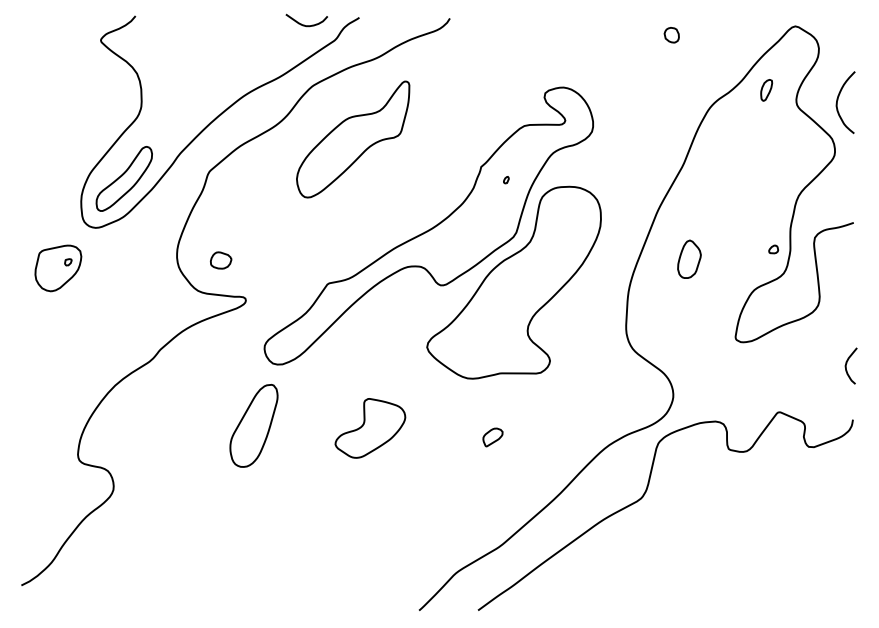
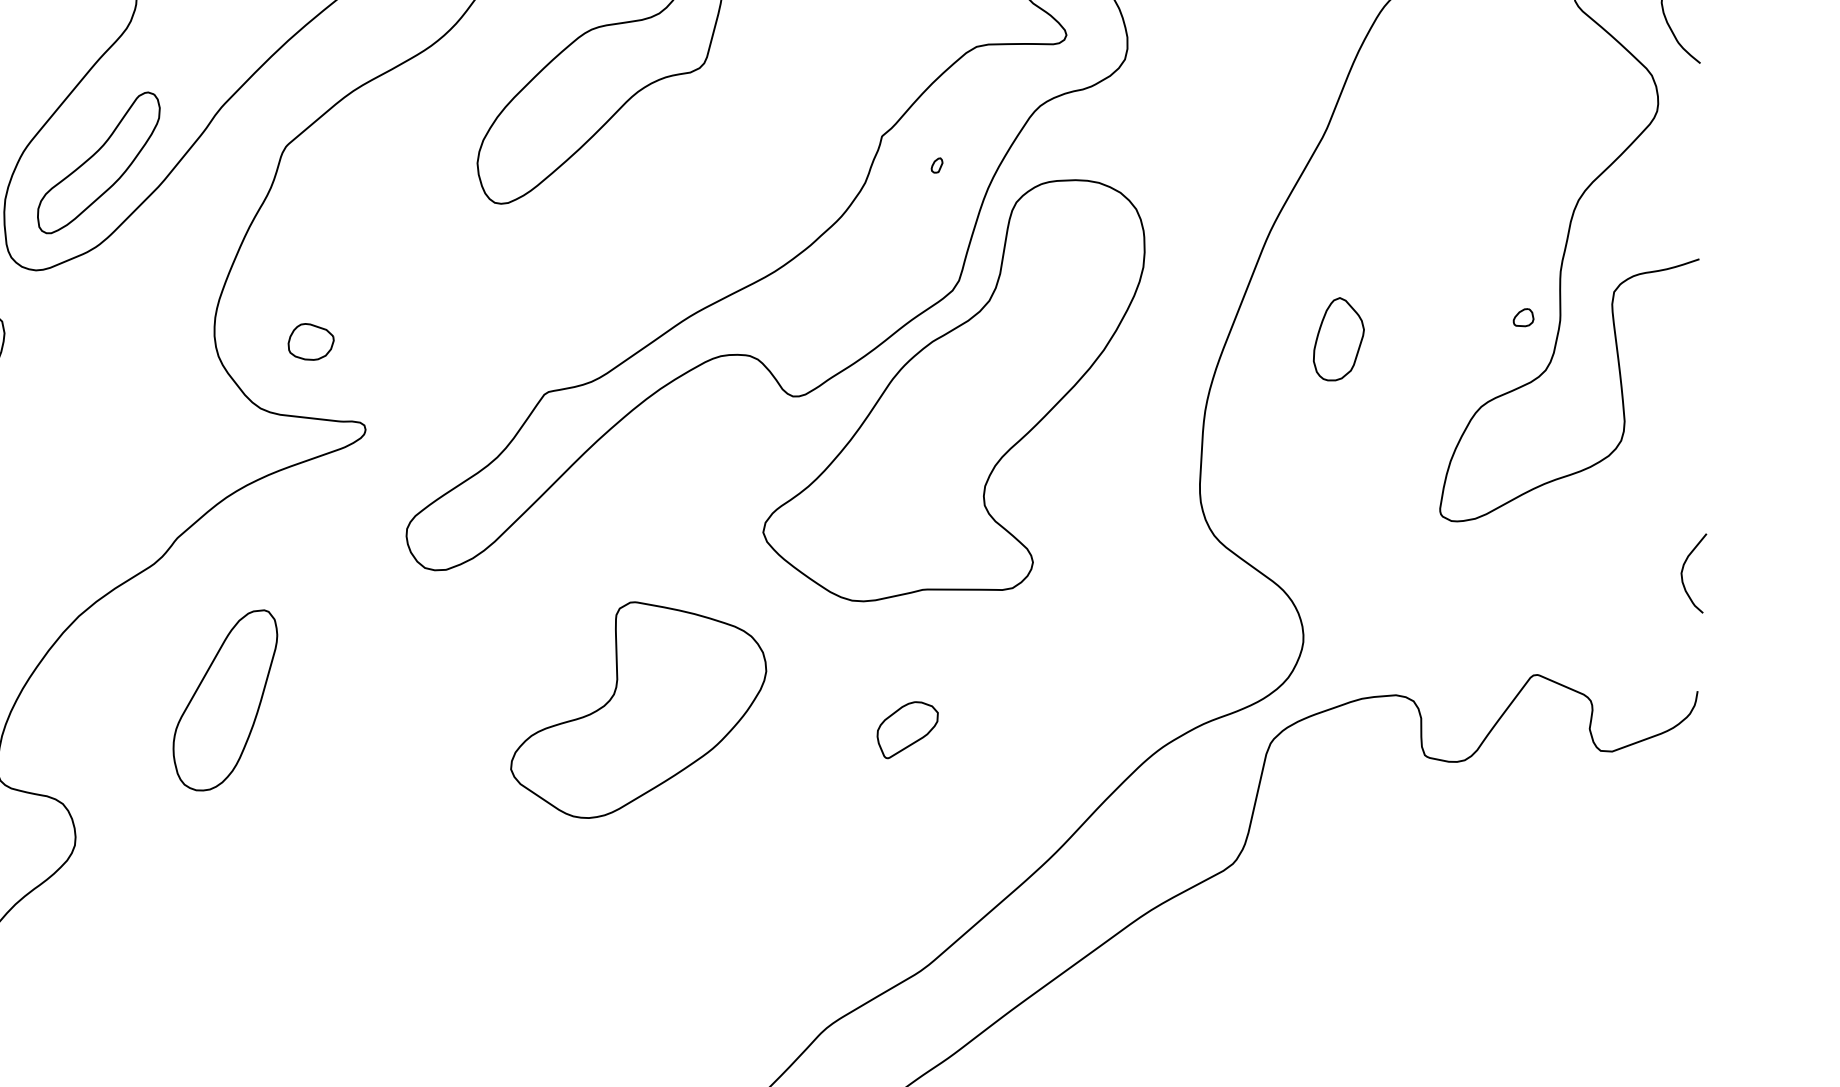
part: (253, 425) -> (224, 699), moved
part: (370, 428) -> (638, 710), size x1.67
part: (492, 437) -> (906, 730), size x1.43

